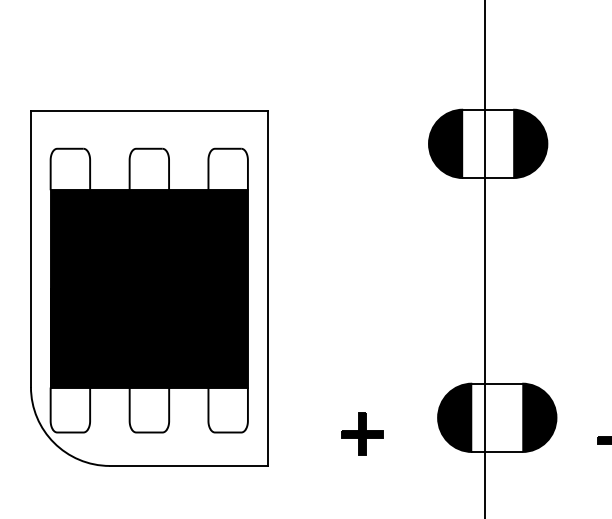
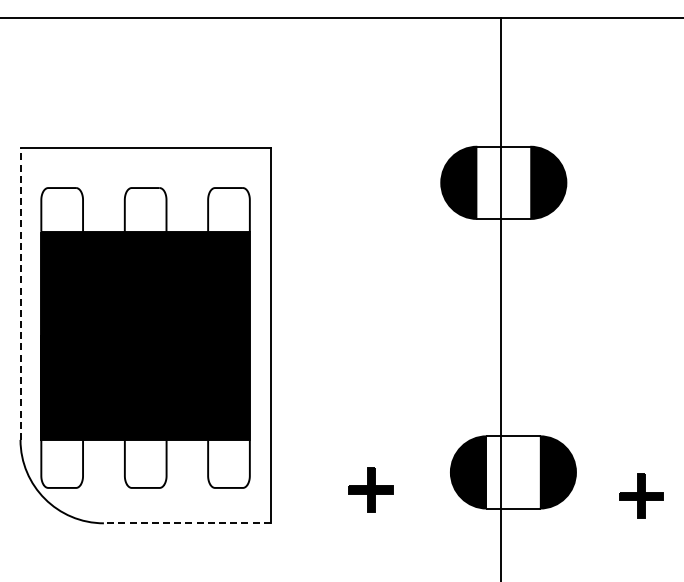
line: (30, 248) -> (20, 293), solid -> dashed
line: (187, 466) -> (186, 523), solid -> dashed

